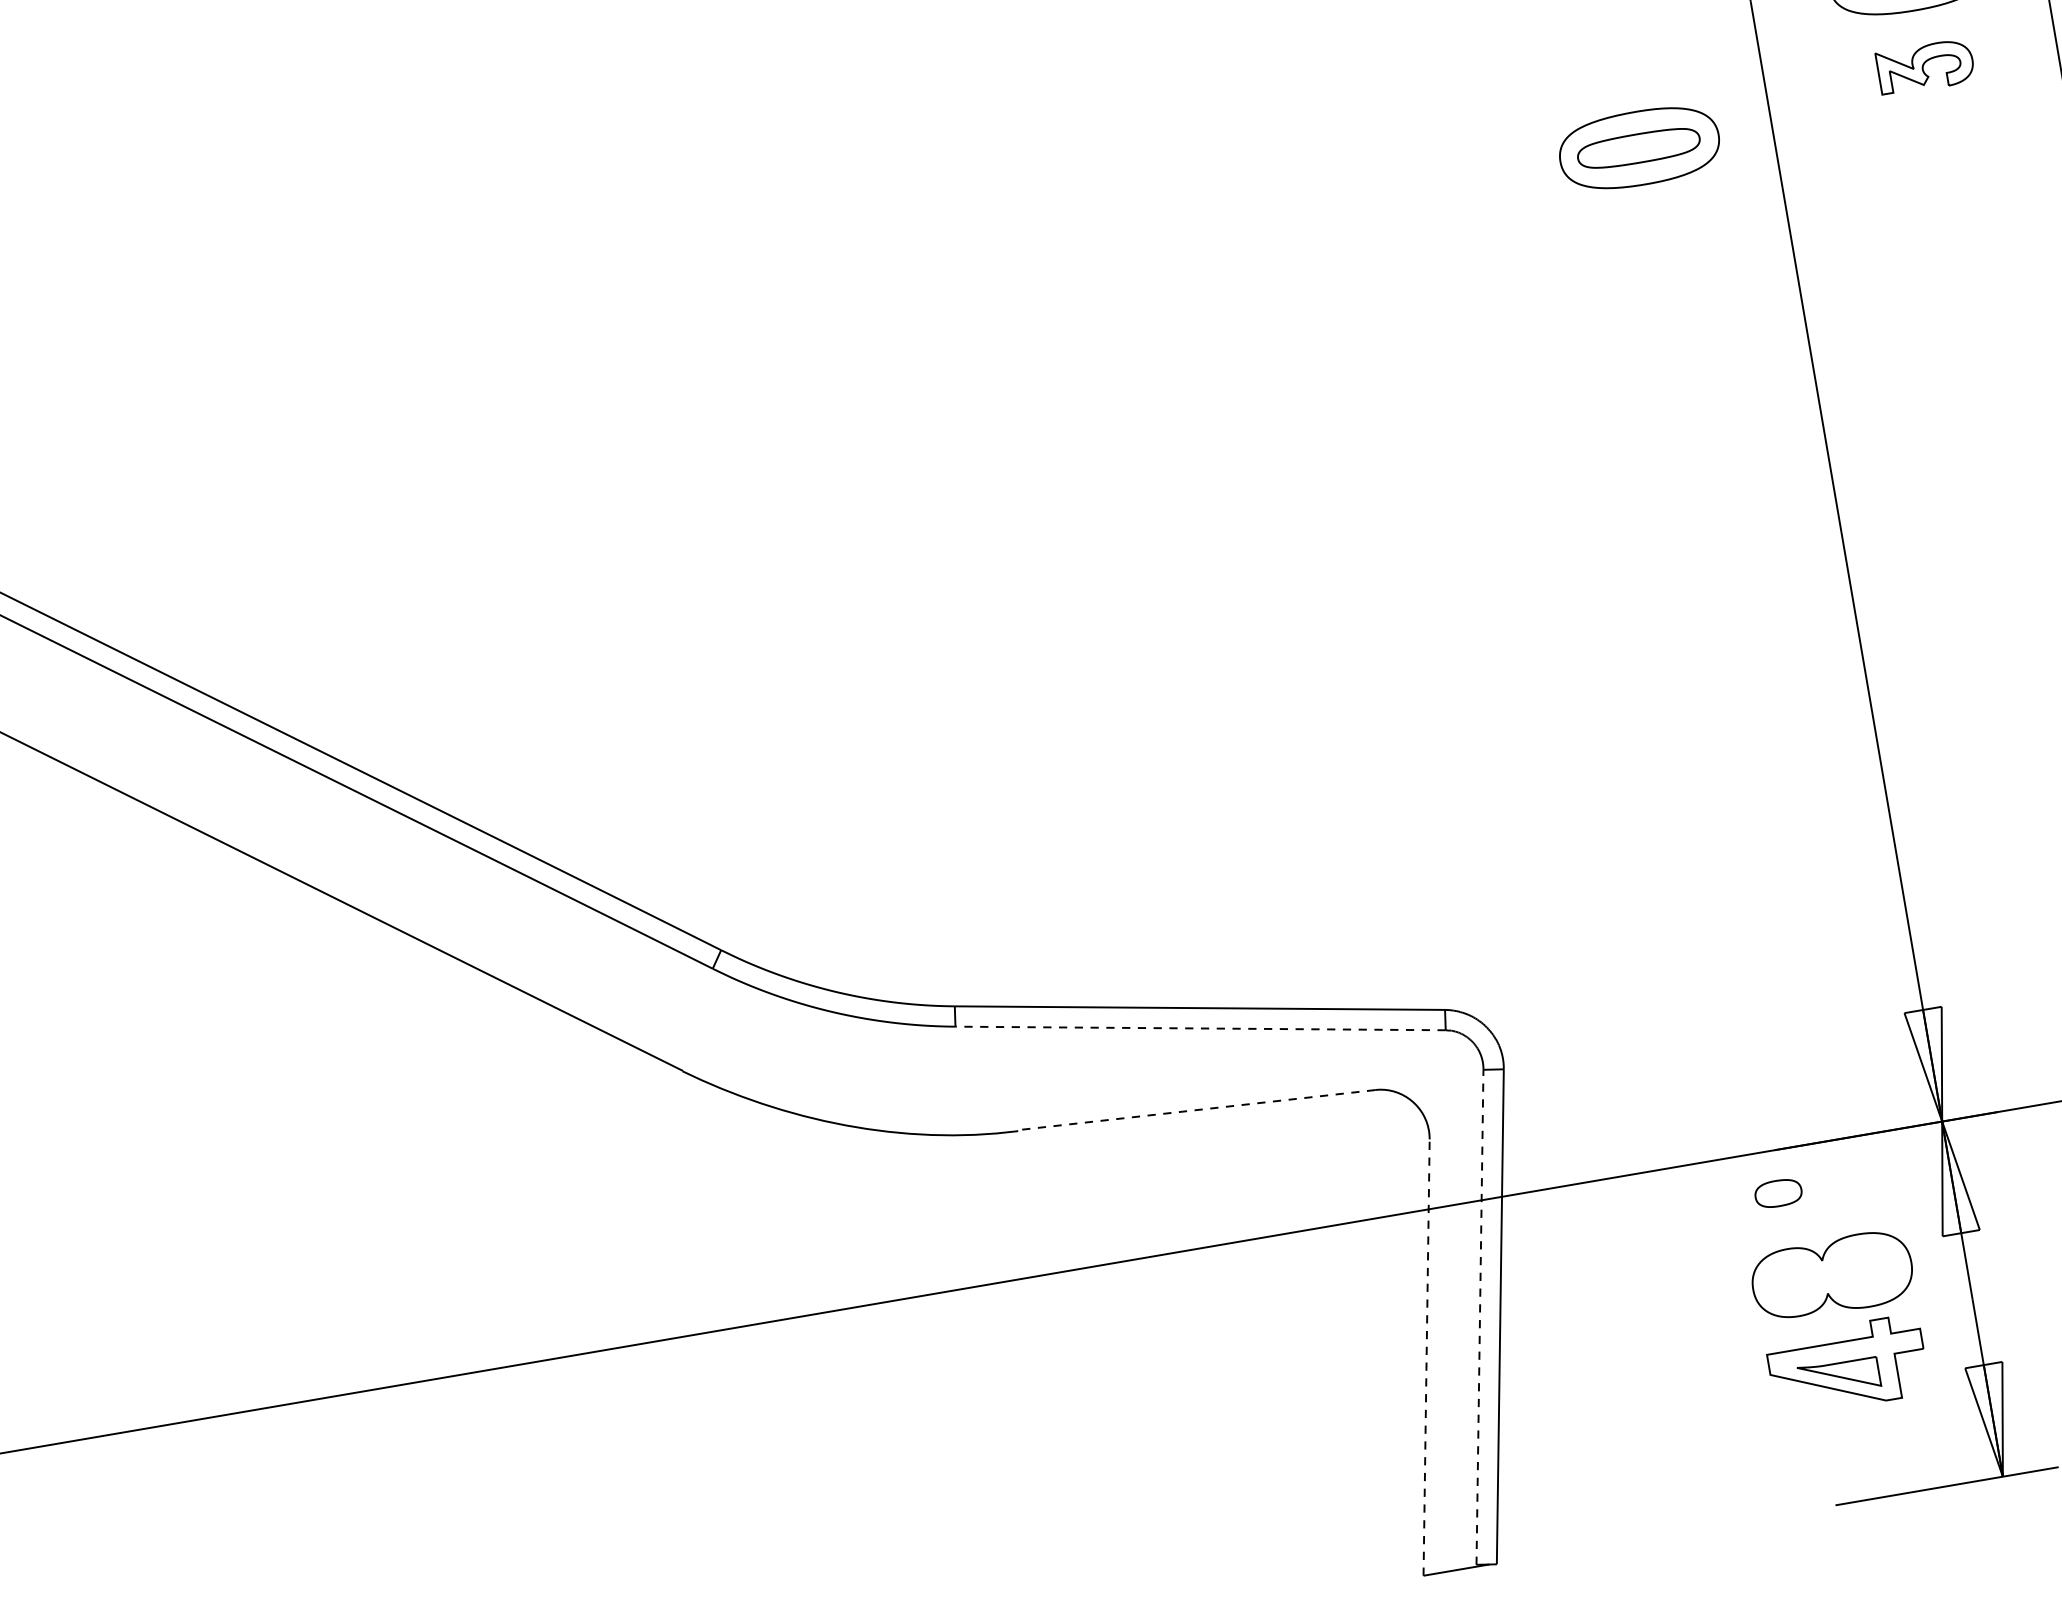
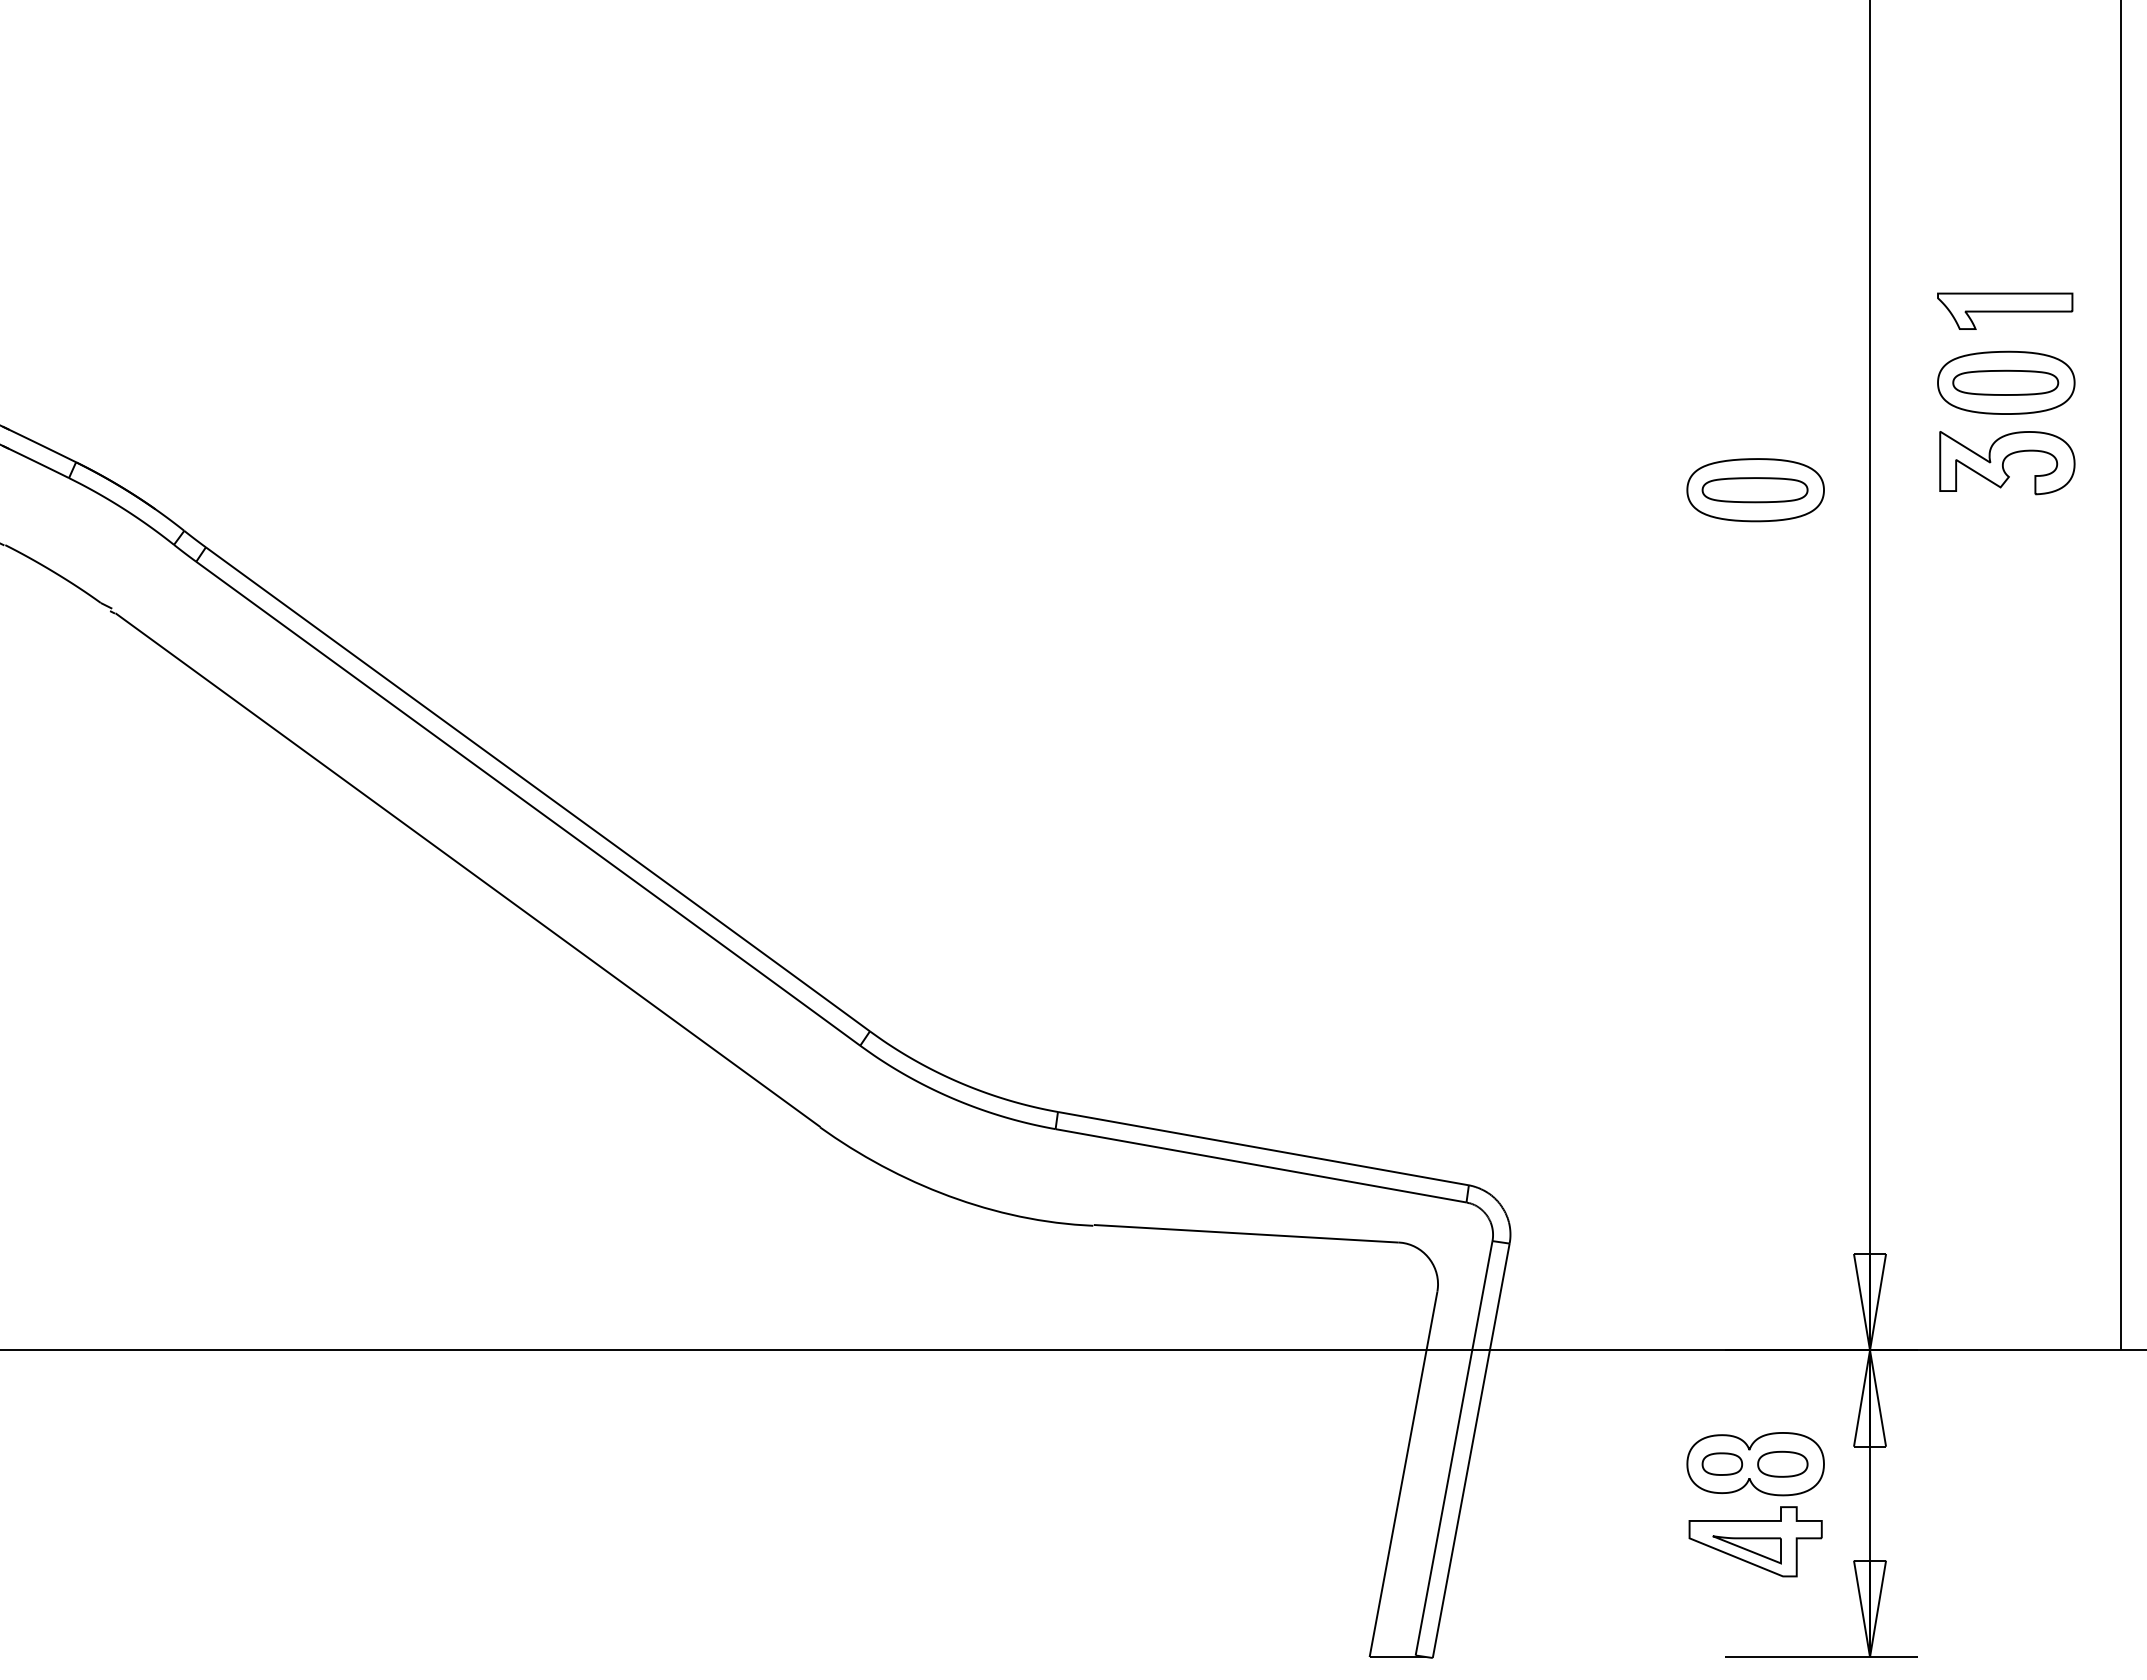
part: (1925, 67) -> (2007, 463), size x1.67
line: (1201, 1028) -> (1261, 1165), dashed -> solid
line: (1197, 1109) -> (1246, 1233), dashed -> solid
part: (1778, 1192) -> (1722, 1463), moved
part: (1863, 1269) -> (1782, 1463), added
line: (1480, 1317) -> (1454, 1448), dashed -> solid
line: (1426, 1357) -> (1403, 1474), dashed -> solid

